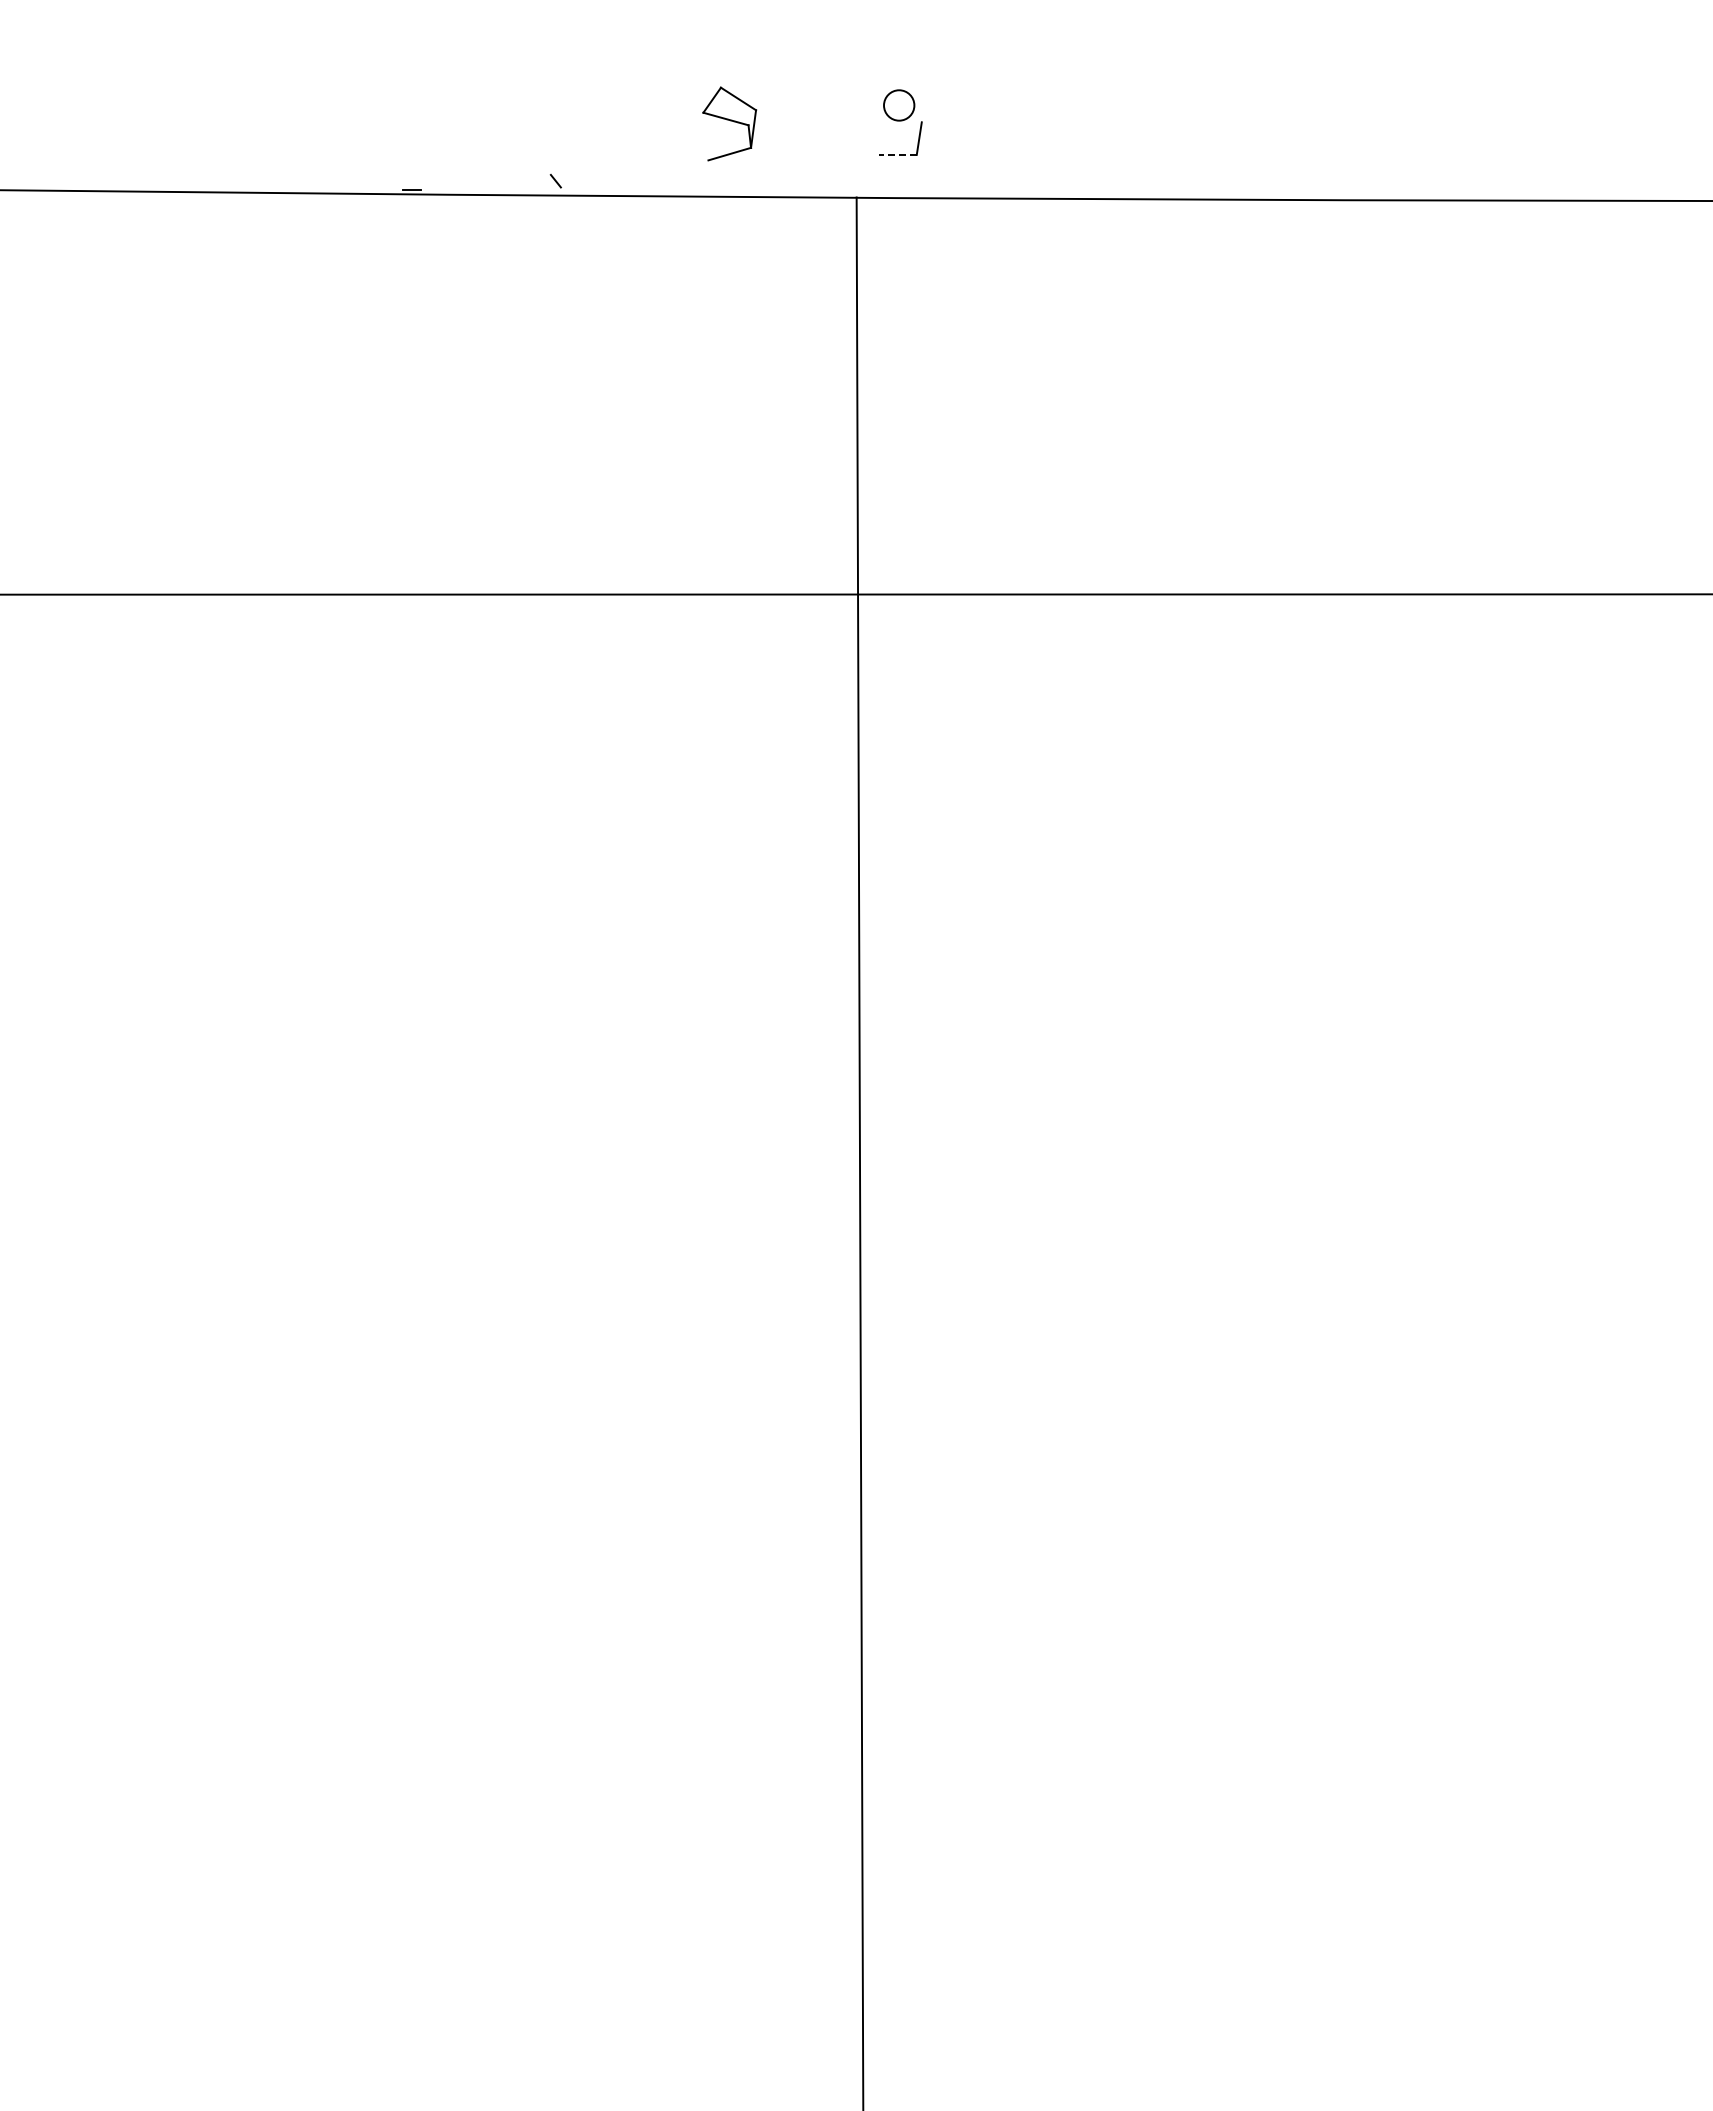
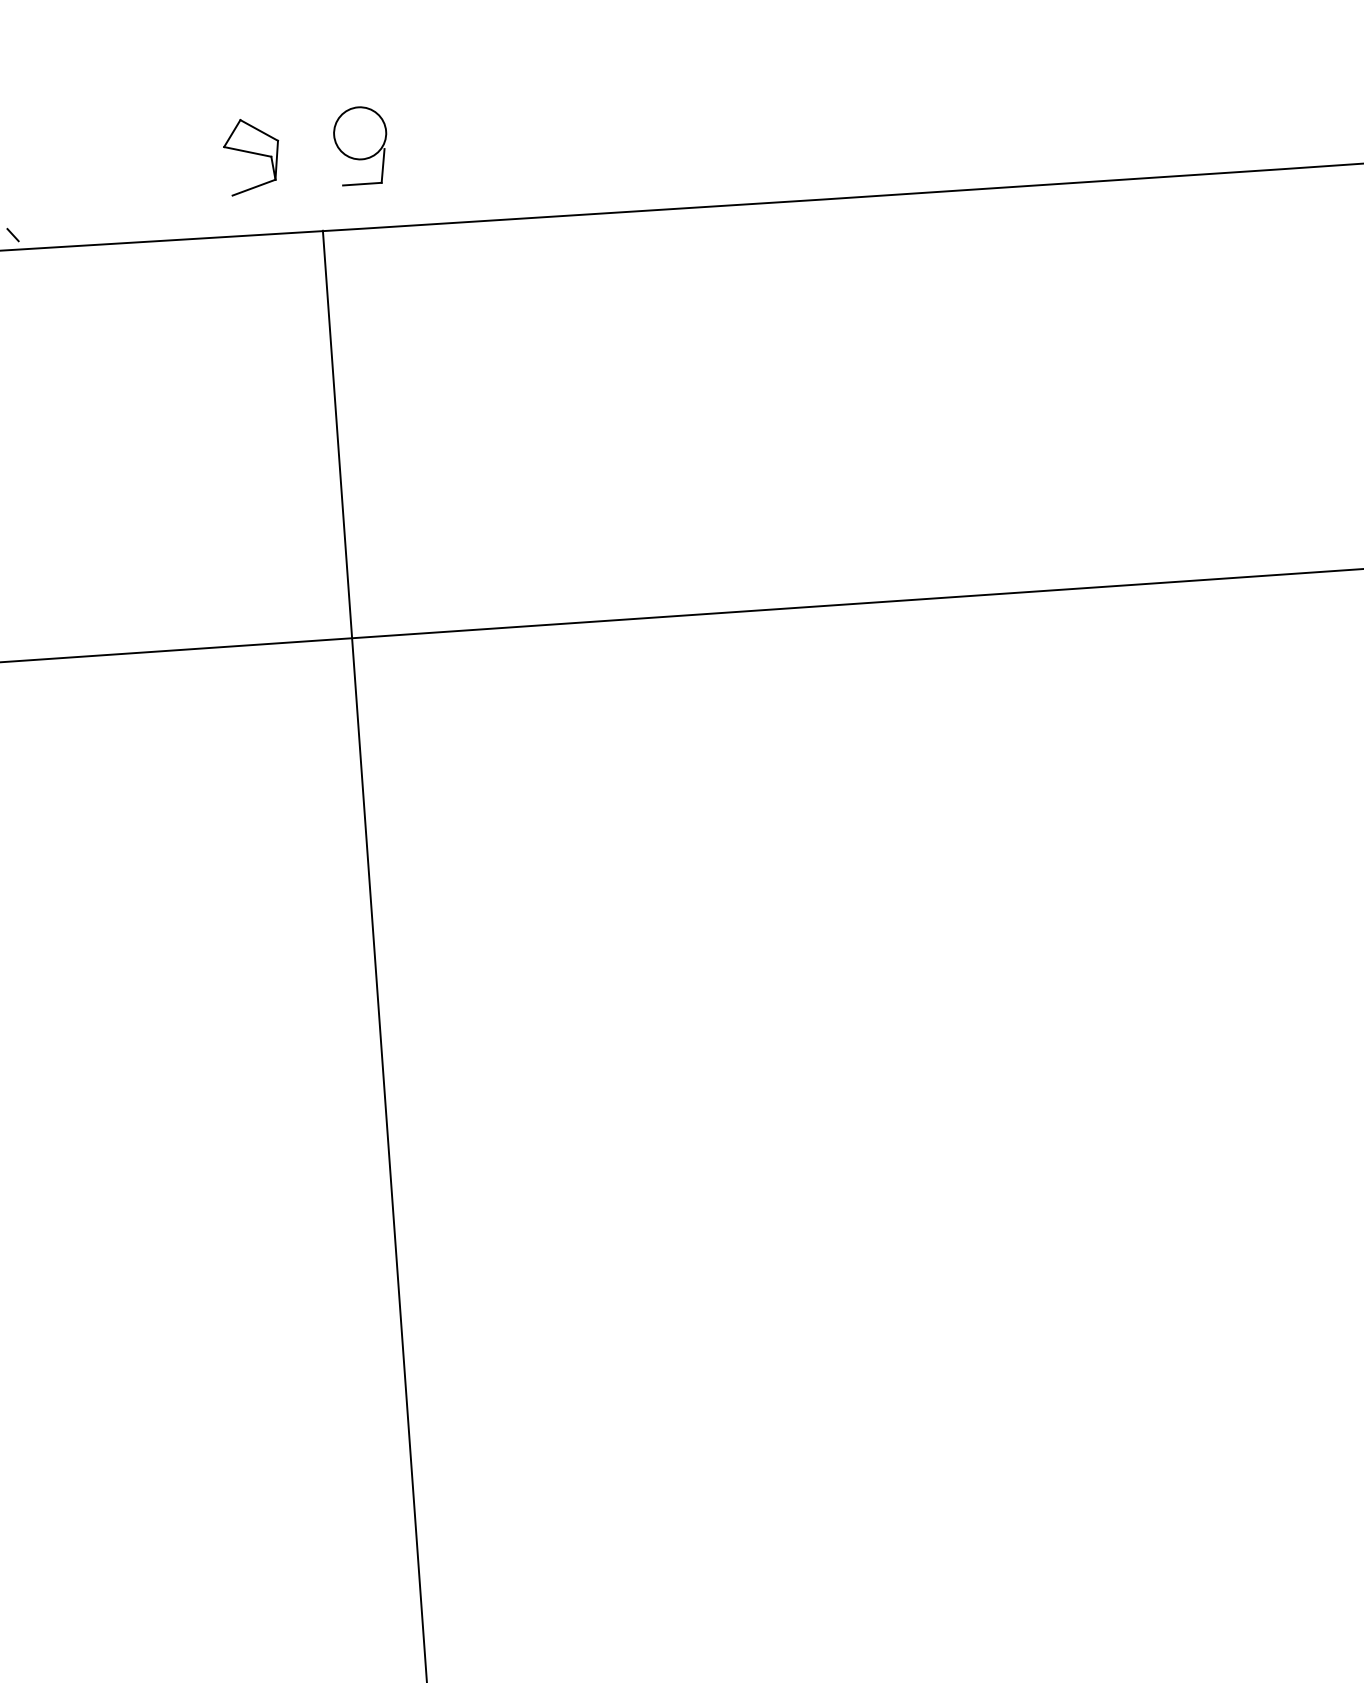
circle: (898, 105) -> (359, 133), size x1.67
part: (729, 123) -> (251, 156), moved
line: (898, 154) -> (362, 183), dashed -> solid

